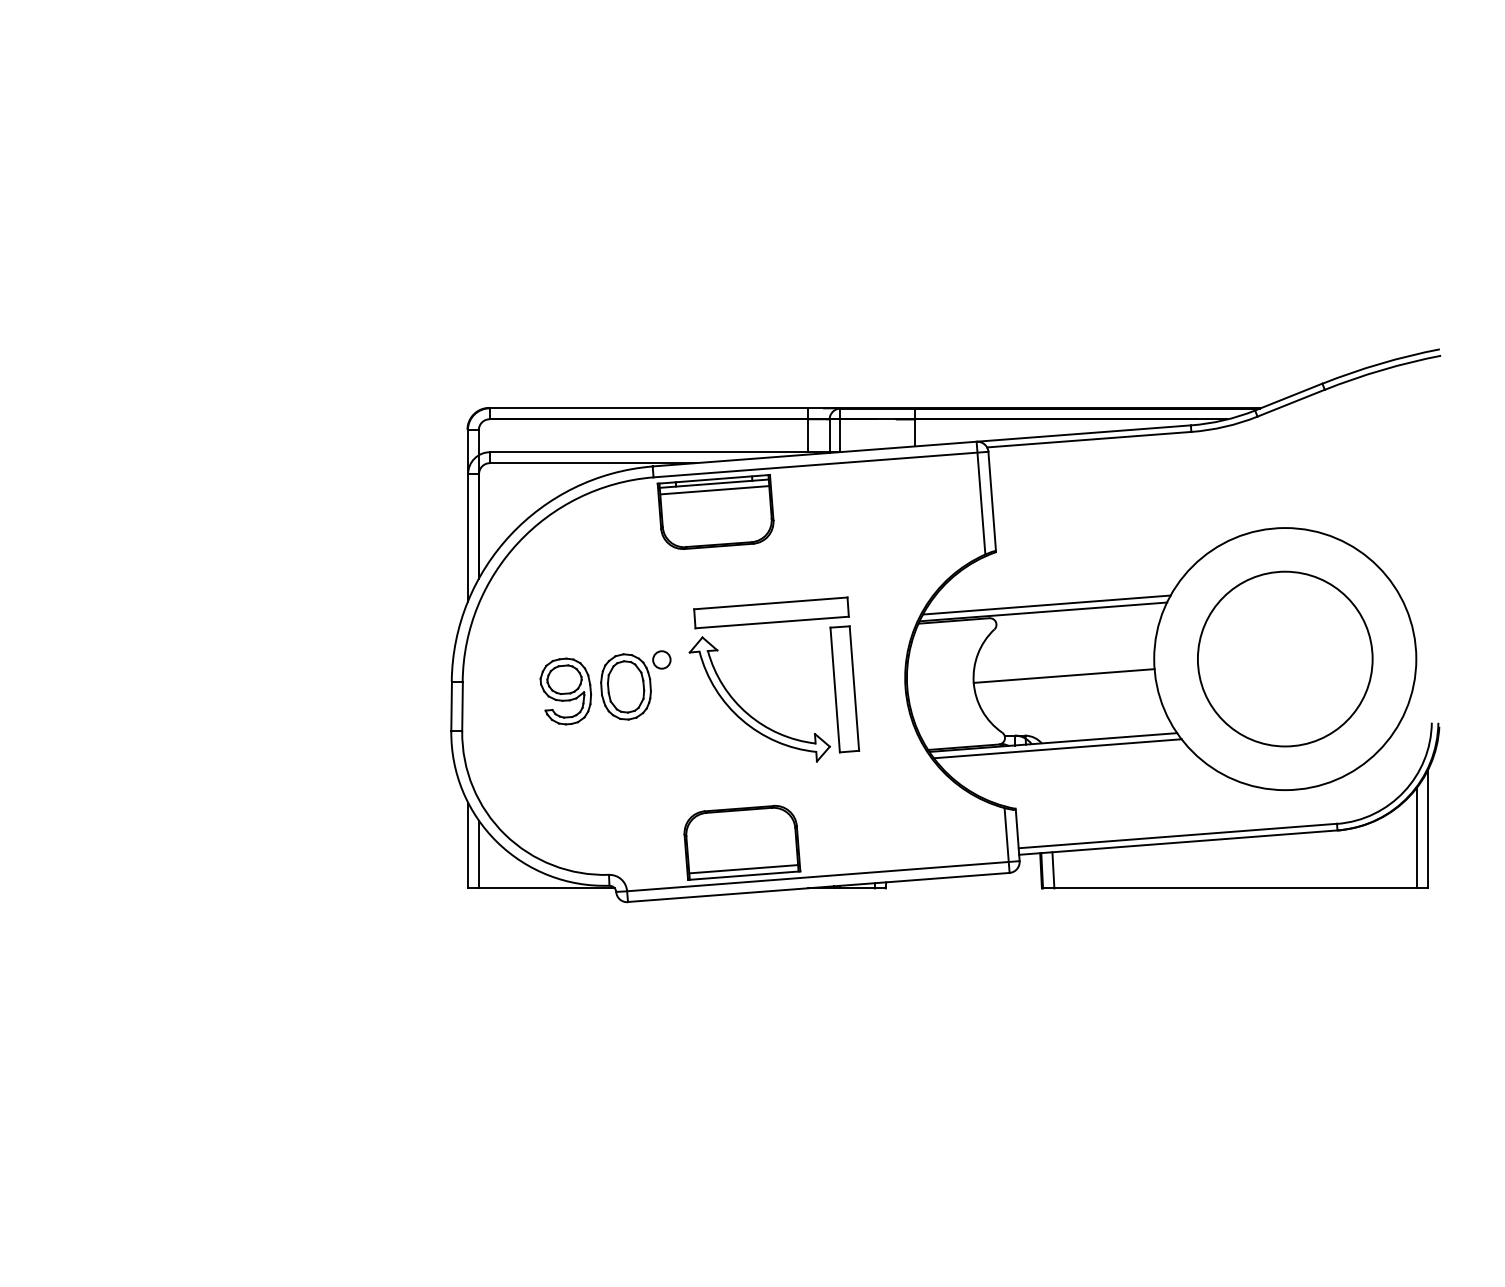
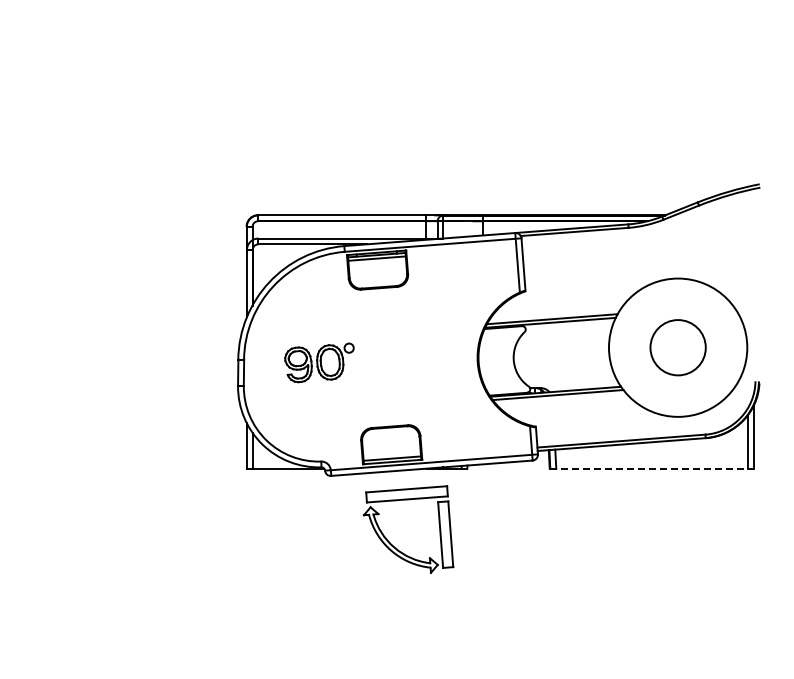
circle: (1285, 658) -> (678, 347), size x0.6
line: (1064, 675) -> (561, 356), removed
part: (751, 713) -> (396, 547), moved
line: (1234, 887) -> (651, 468), solid -> dashed

